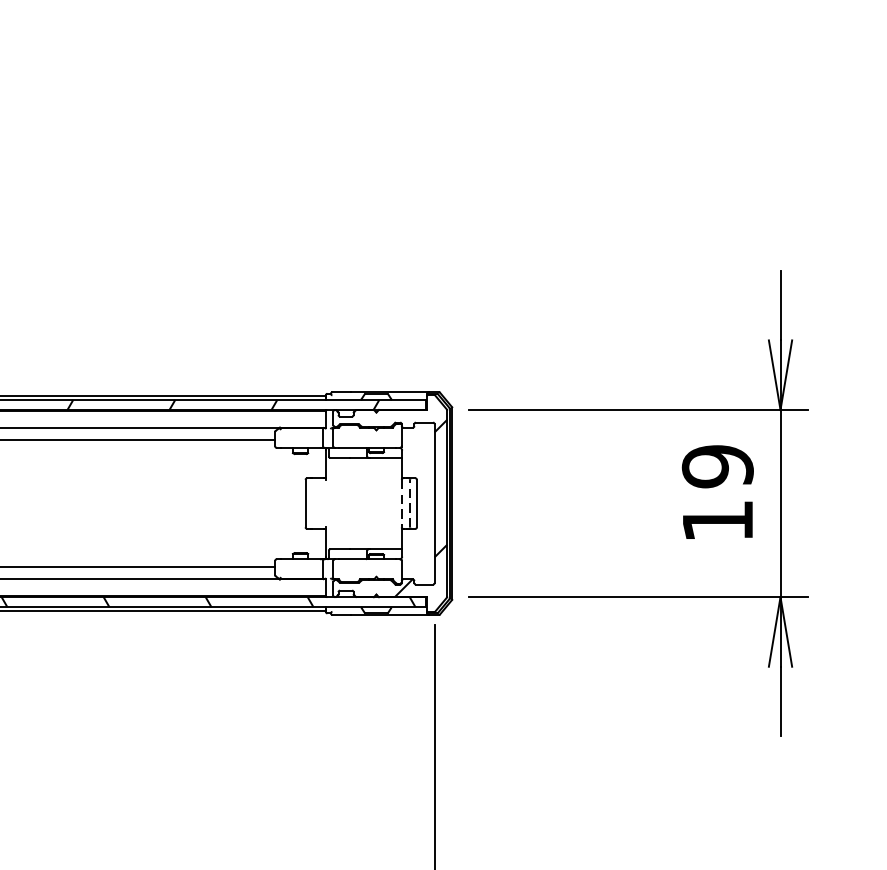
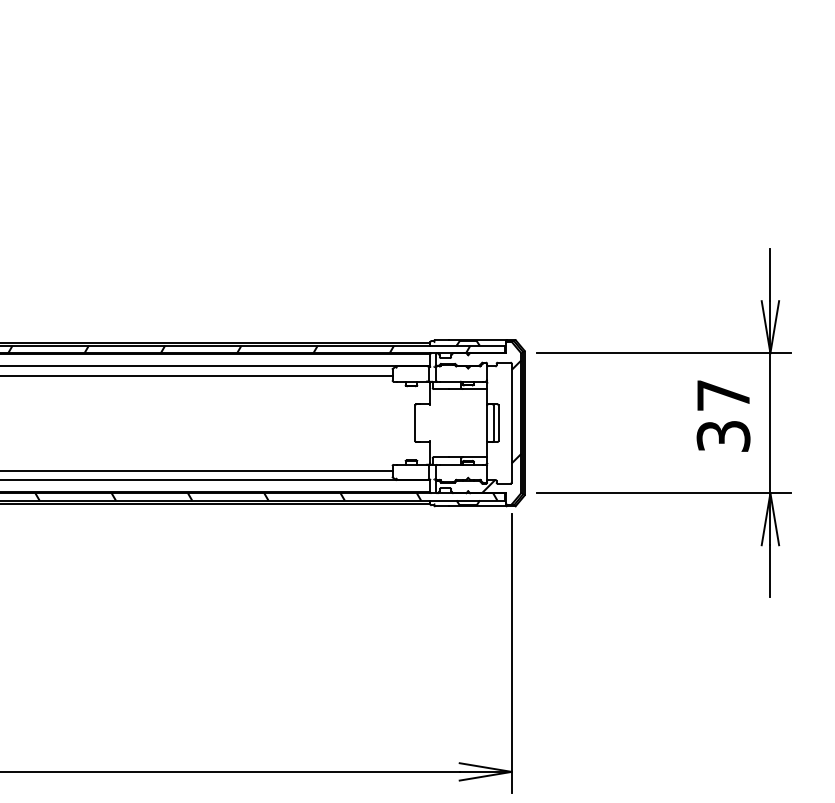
text: (717, 493) -> (723, 415), 19 -> 37
line: (402, 503) -> (487, 423), dashed -> solid
line: (410, 503) -> (493, 423), dashed -> solid

